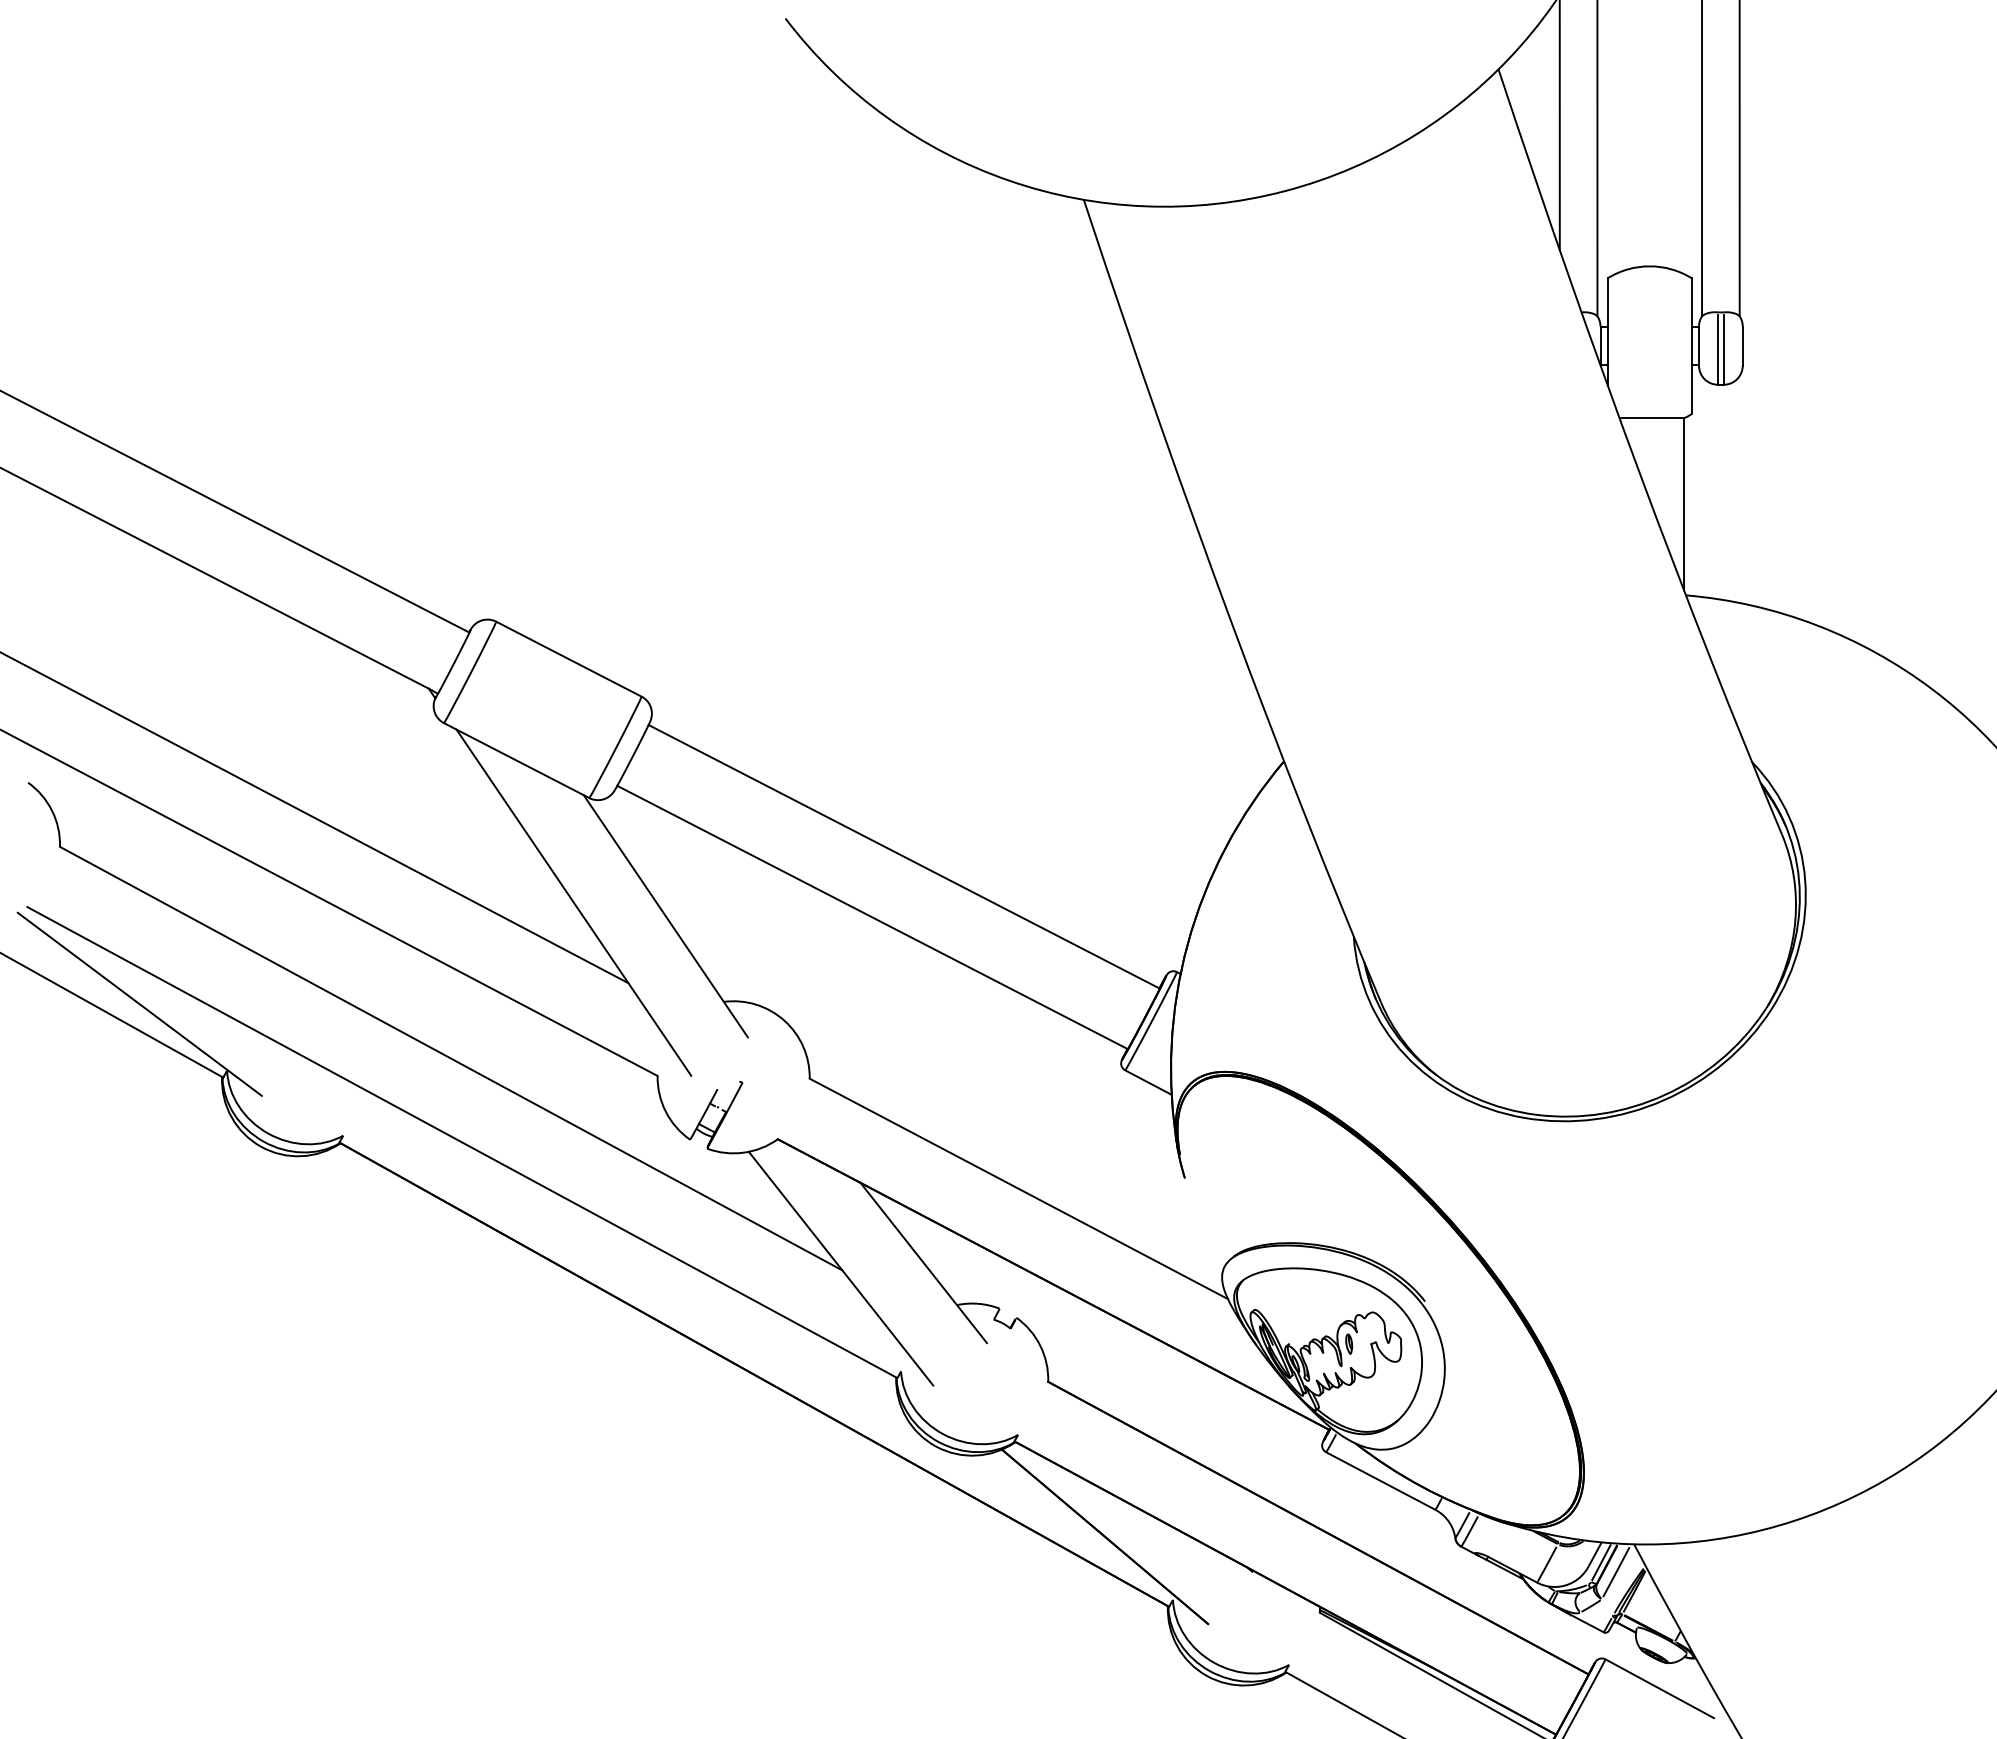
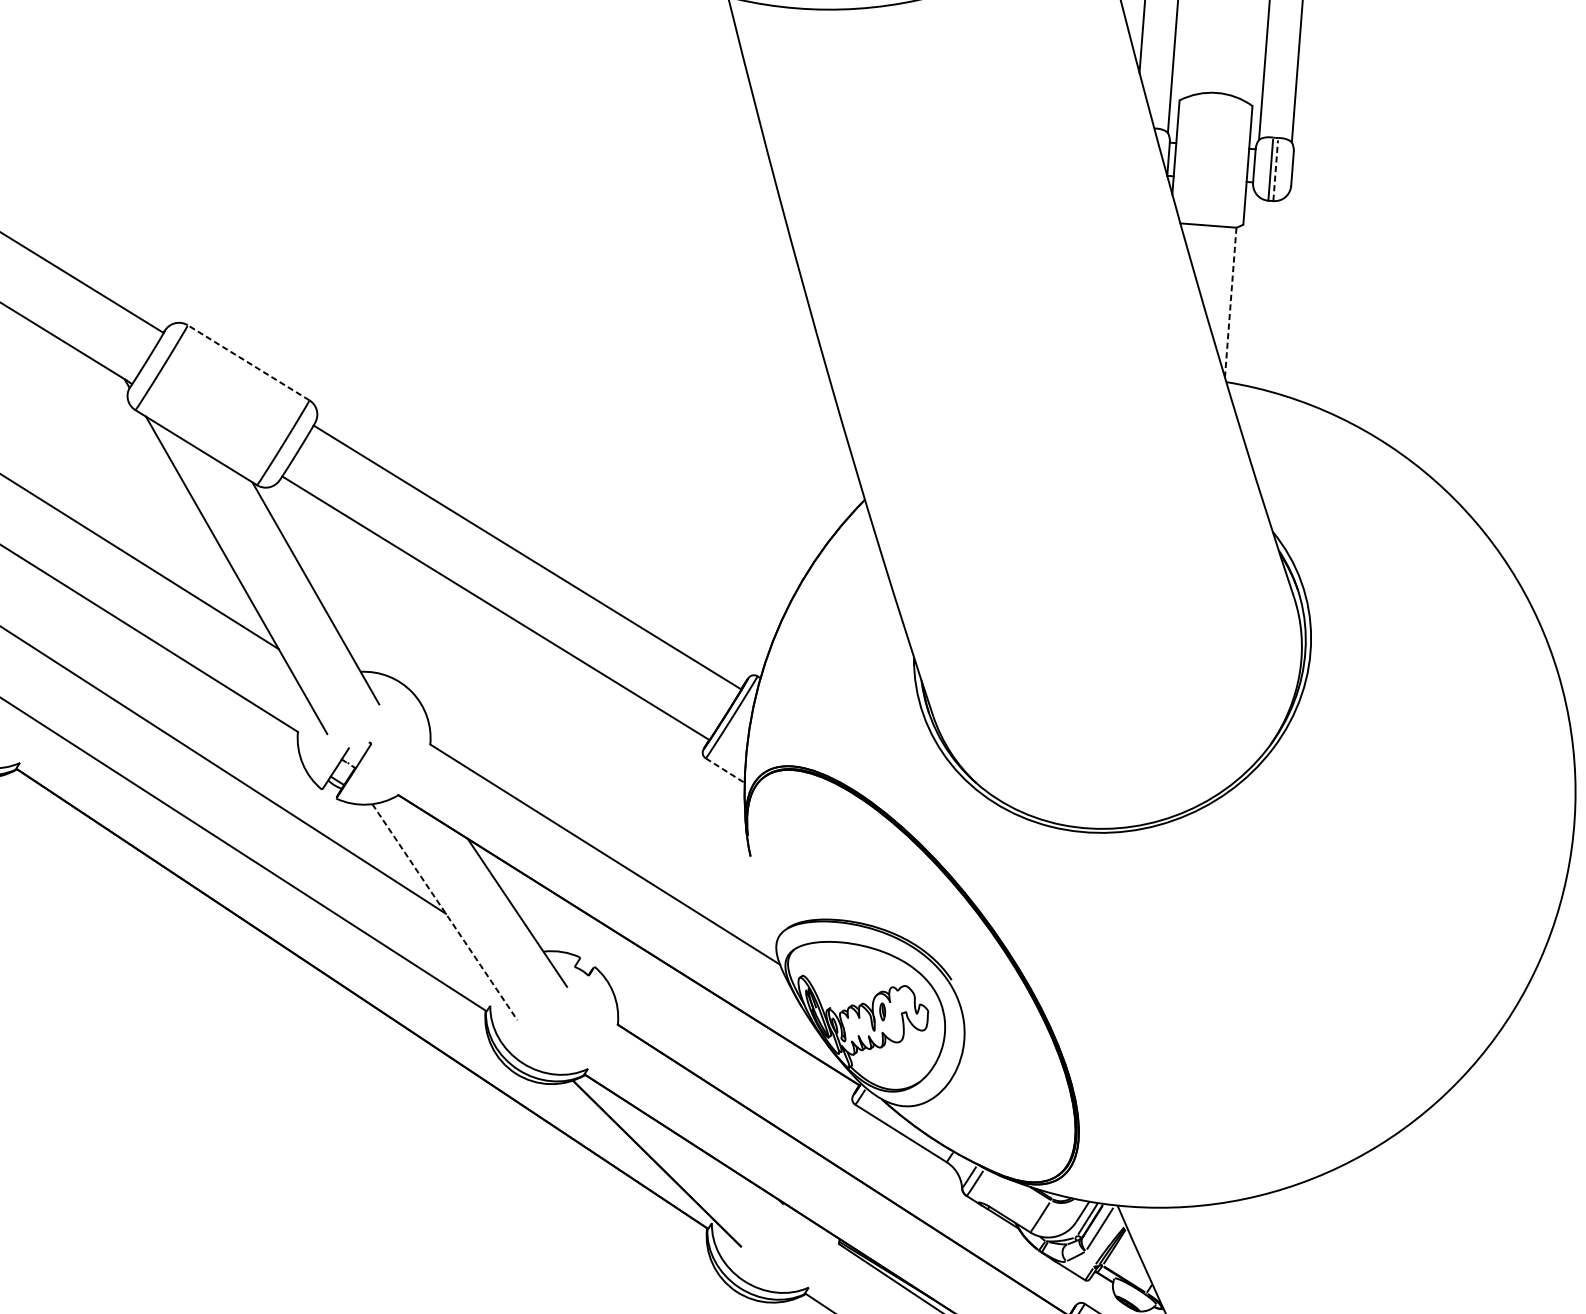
line: (1723, 349) -> (1275, 170), solid -> dashed
line: (1684, 504) -> (1231, 302), solid -> dashed
line: (568, 659) -> (248, 363), solid -> dashed
line: (1148, 1082) -> (725, 770), solid -> dashed
line: (841, 1268) -> (445, 912), solid -> dashed

